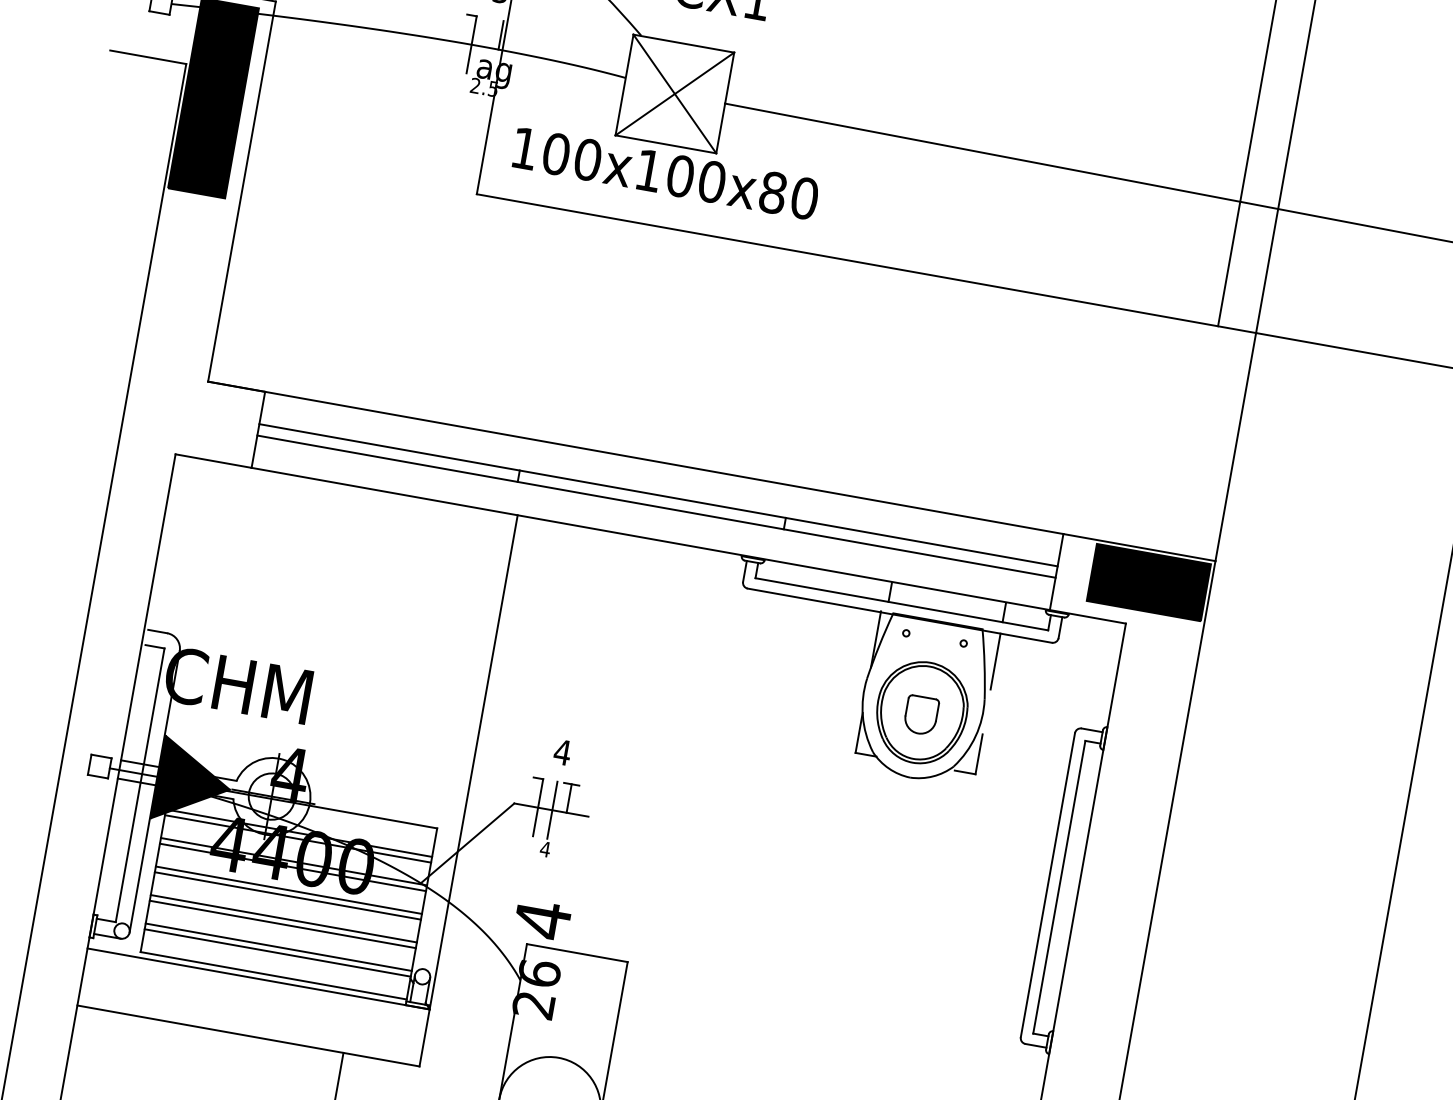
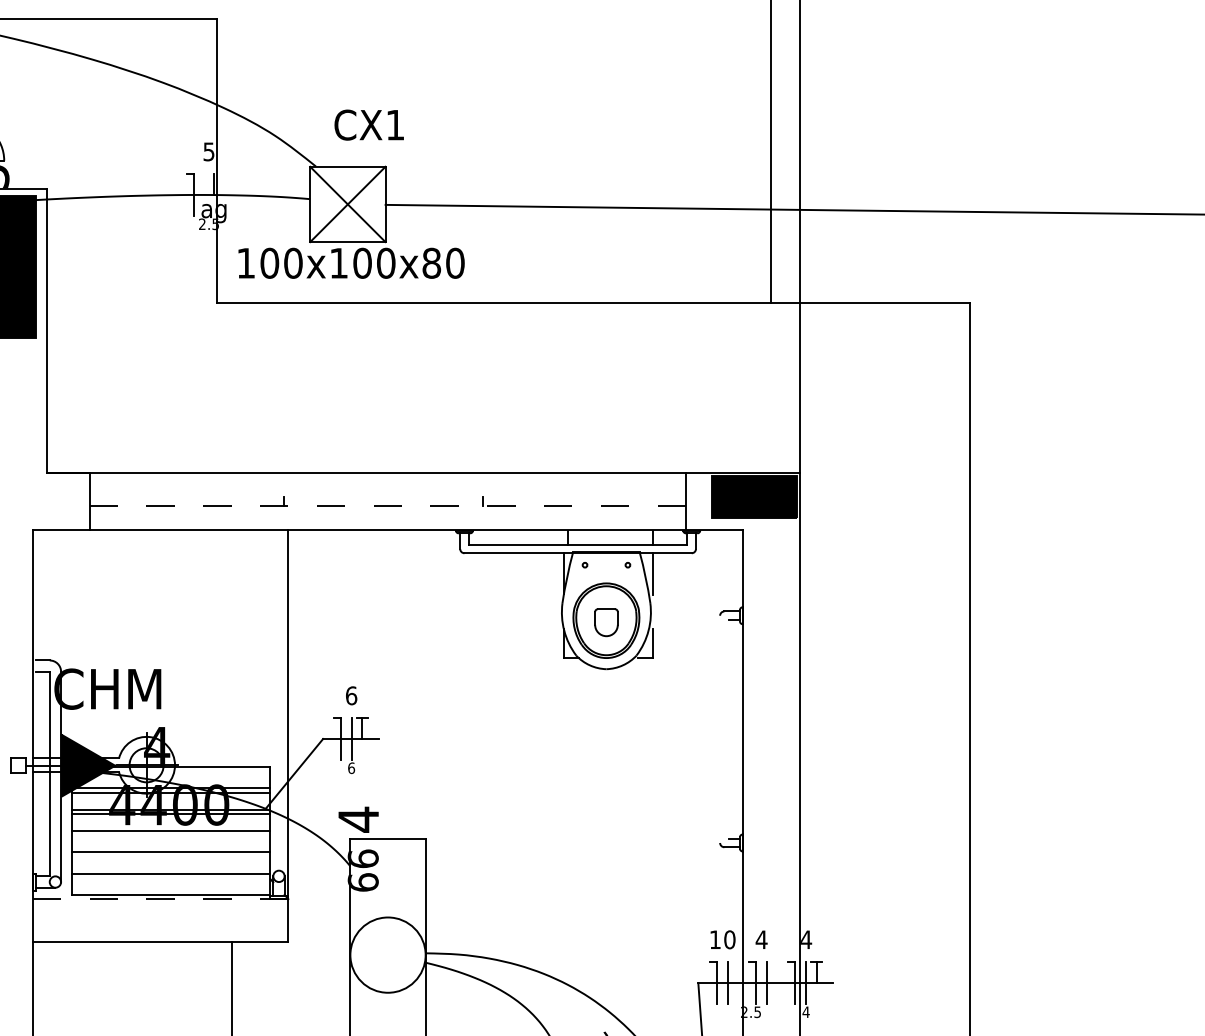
line: (658, 495) -> (387, 497), removed
line: (657, 506) -> (388, 505), solid -> dashed
text: (562, 752) -> (351, 695), 4 -> 6
text: (545, 849) -> (351, 768), 4 -> 6
line: (1048, 884) -> (720, 728), removed
line: (1059, 887) -> (728, 729), removed
line: (287, 896) -> (170, 835), removed
line: (282, 924) -> (170, 856), removed
line: (277, 952) -> (170, 877), removed
line: (258, 979) -> (160, 899), solid -> dashed
text: (532, 1004) -> (362, 882), 26 -> 66

